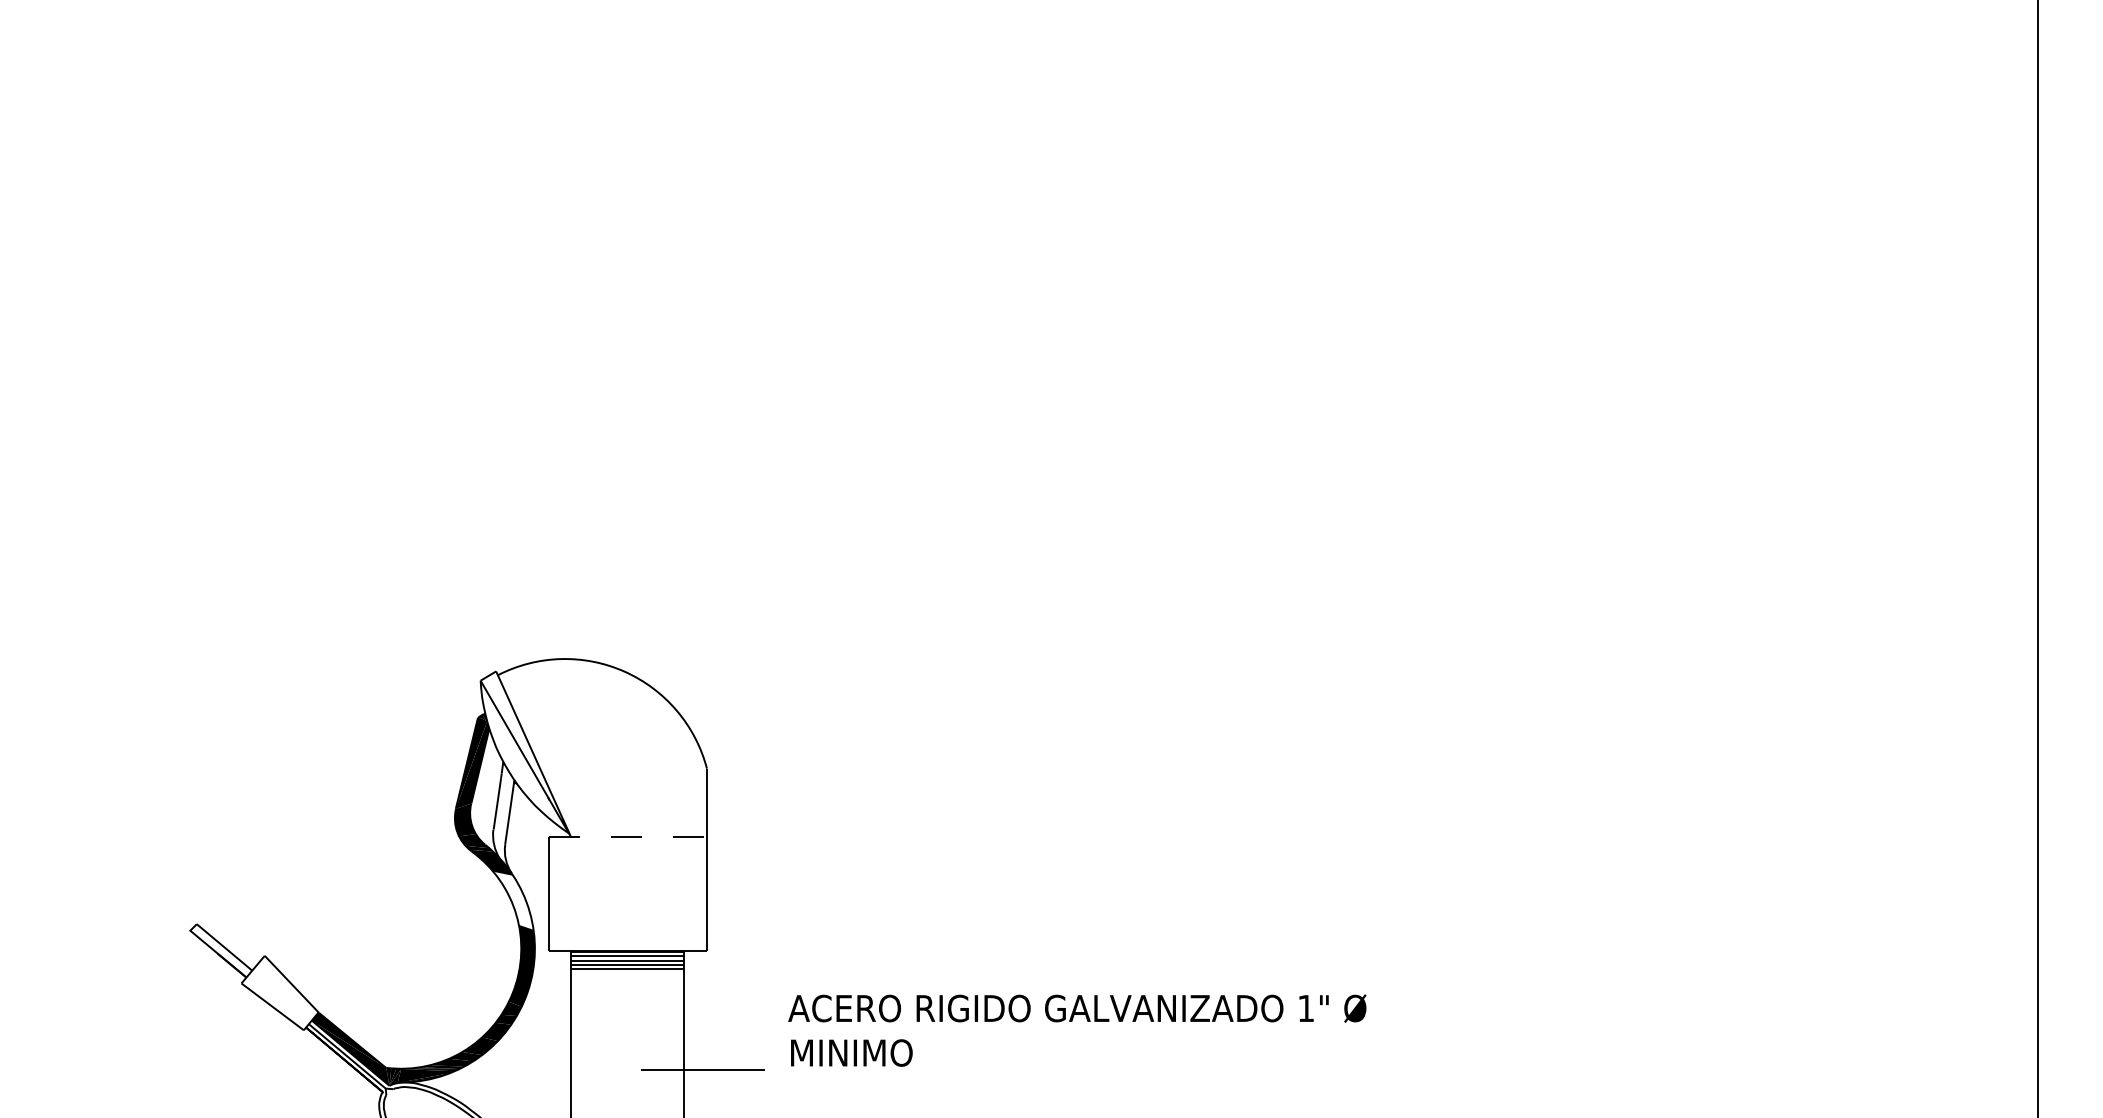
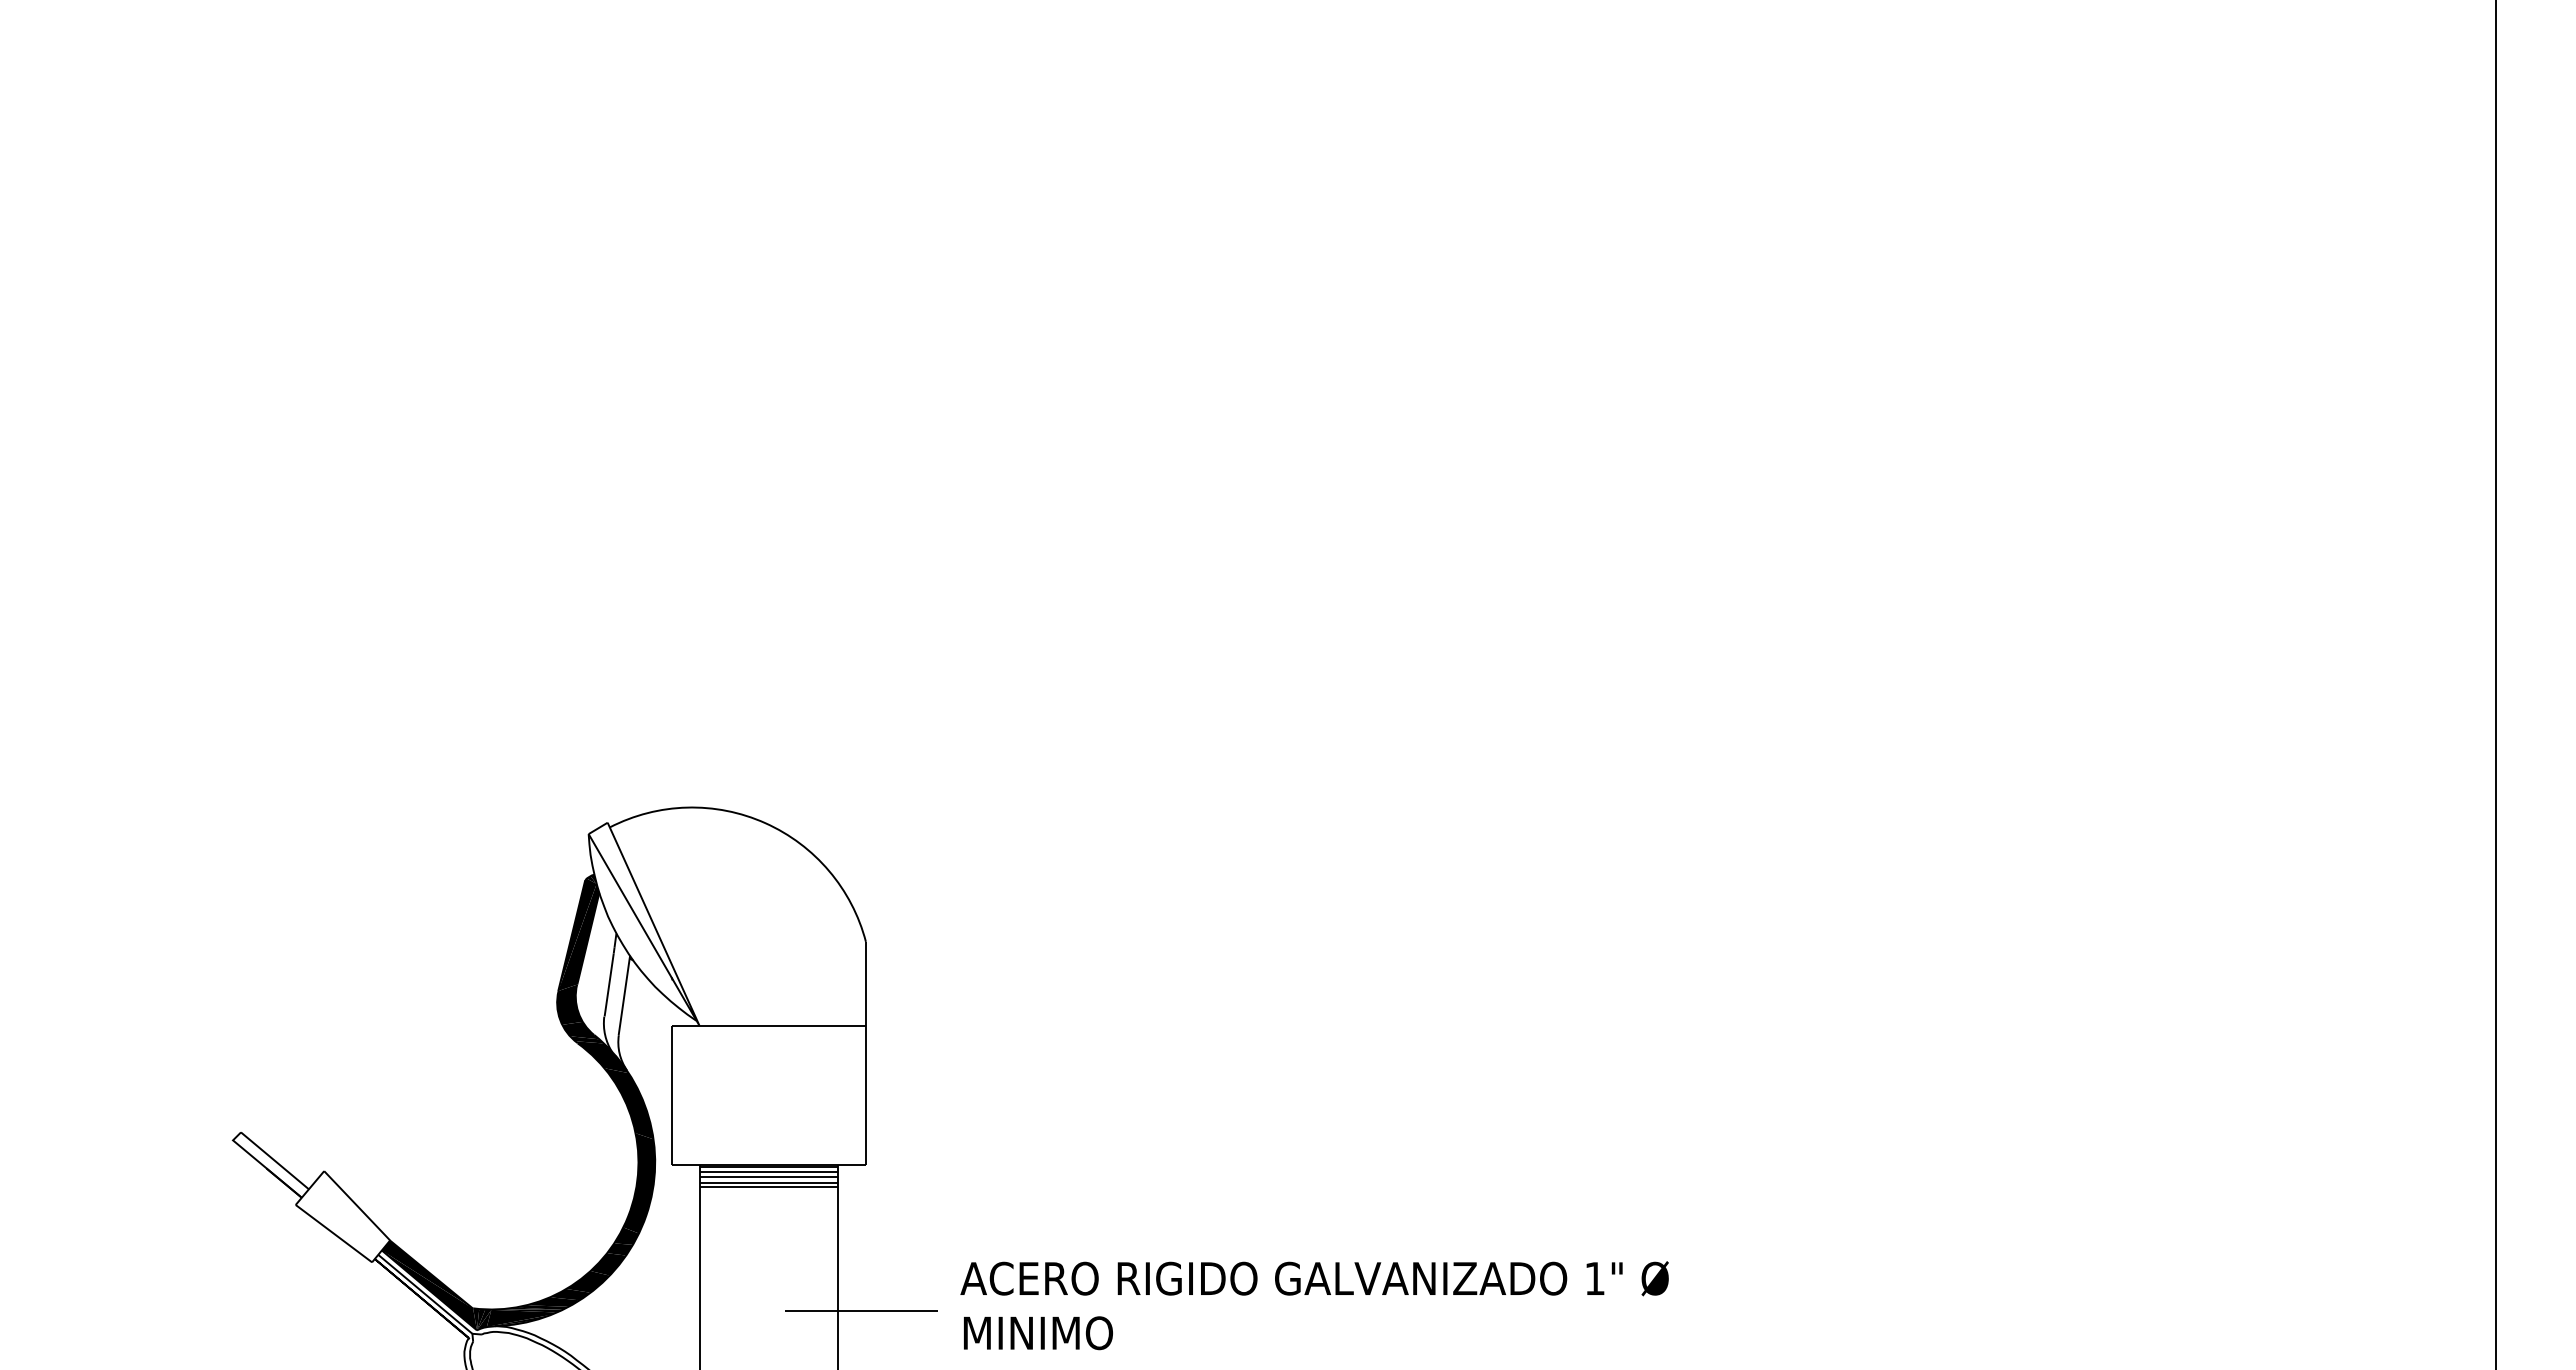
line: (628, 837) -> (769, 1026), dashed -> solid
fill: (513, 900) -> (628, 1103), added
text: (1077, 1030) -> (1314, 1305), moved

